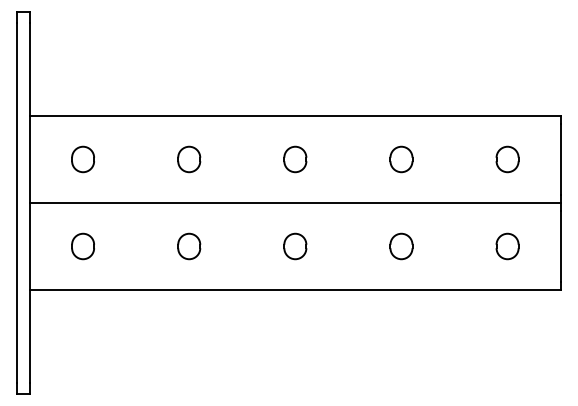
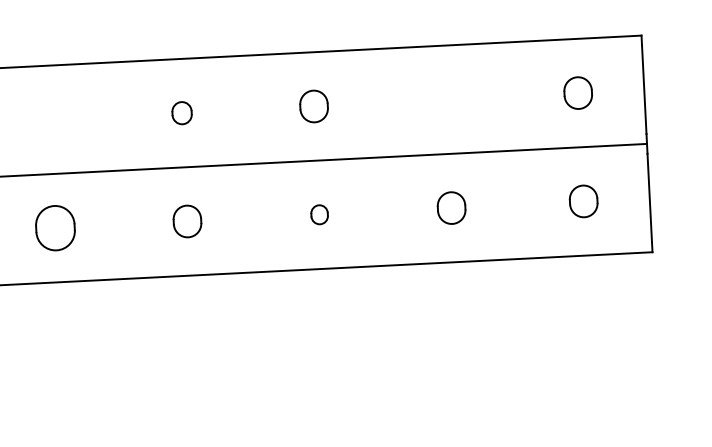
part: (82, 159) -> (49, 119), removed
part: (189, 159) -> (182, 113), size x0.7
part: (401, 159) -> (446, 99), removed
part: (82, 246) -> (54, 228), size x1.4
part: (295, 246) -> (319, 214), size x0.6

